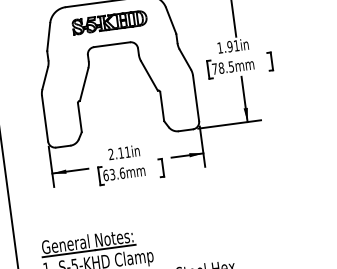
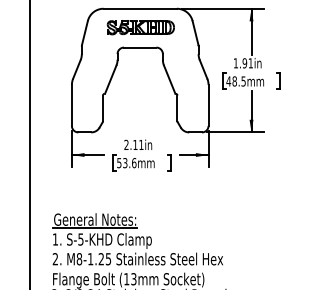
text: (214, 69) -> (228, 81), 78.5mm -> 48.5mm
text: (106, 175) -> (119, 163), 63.6mm -> 53.6mm

